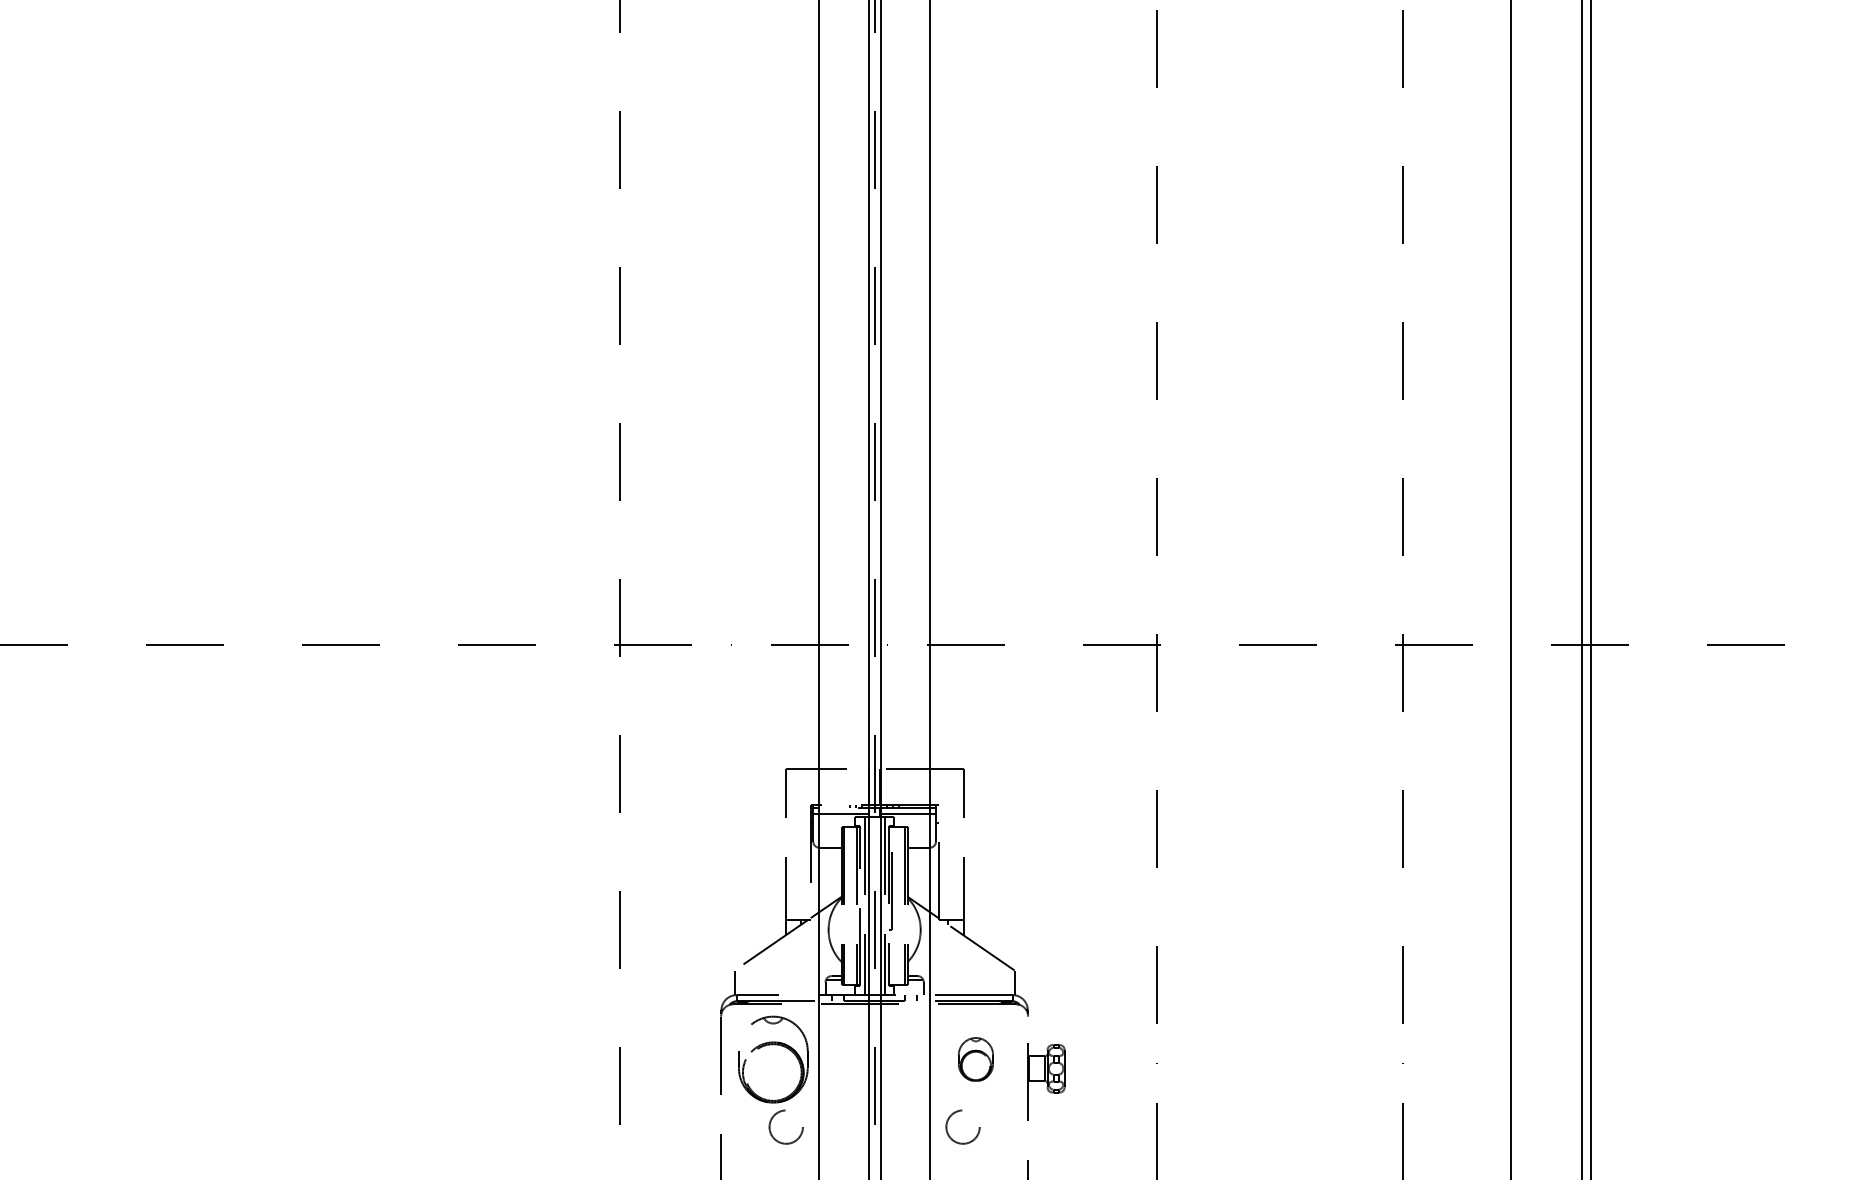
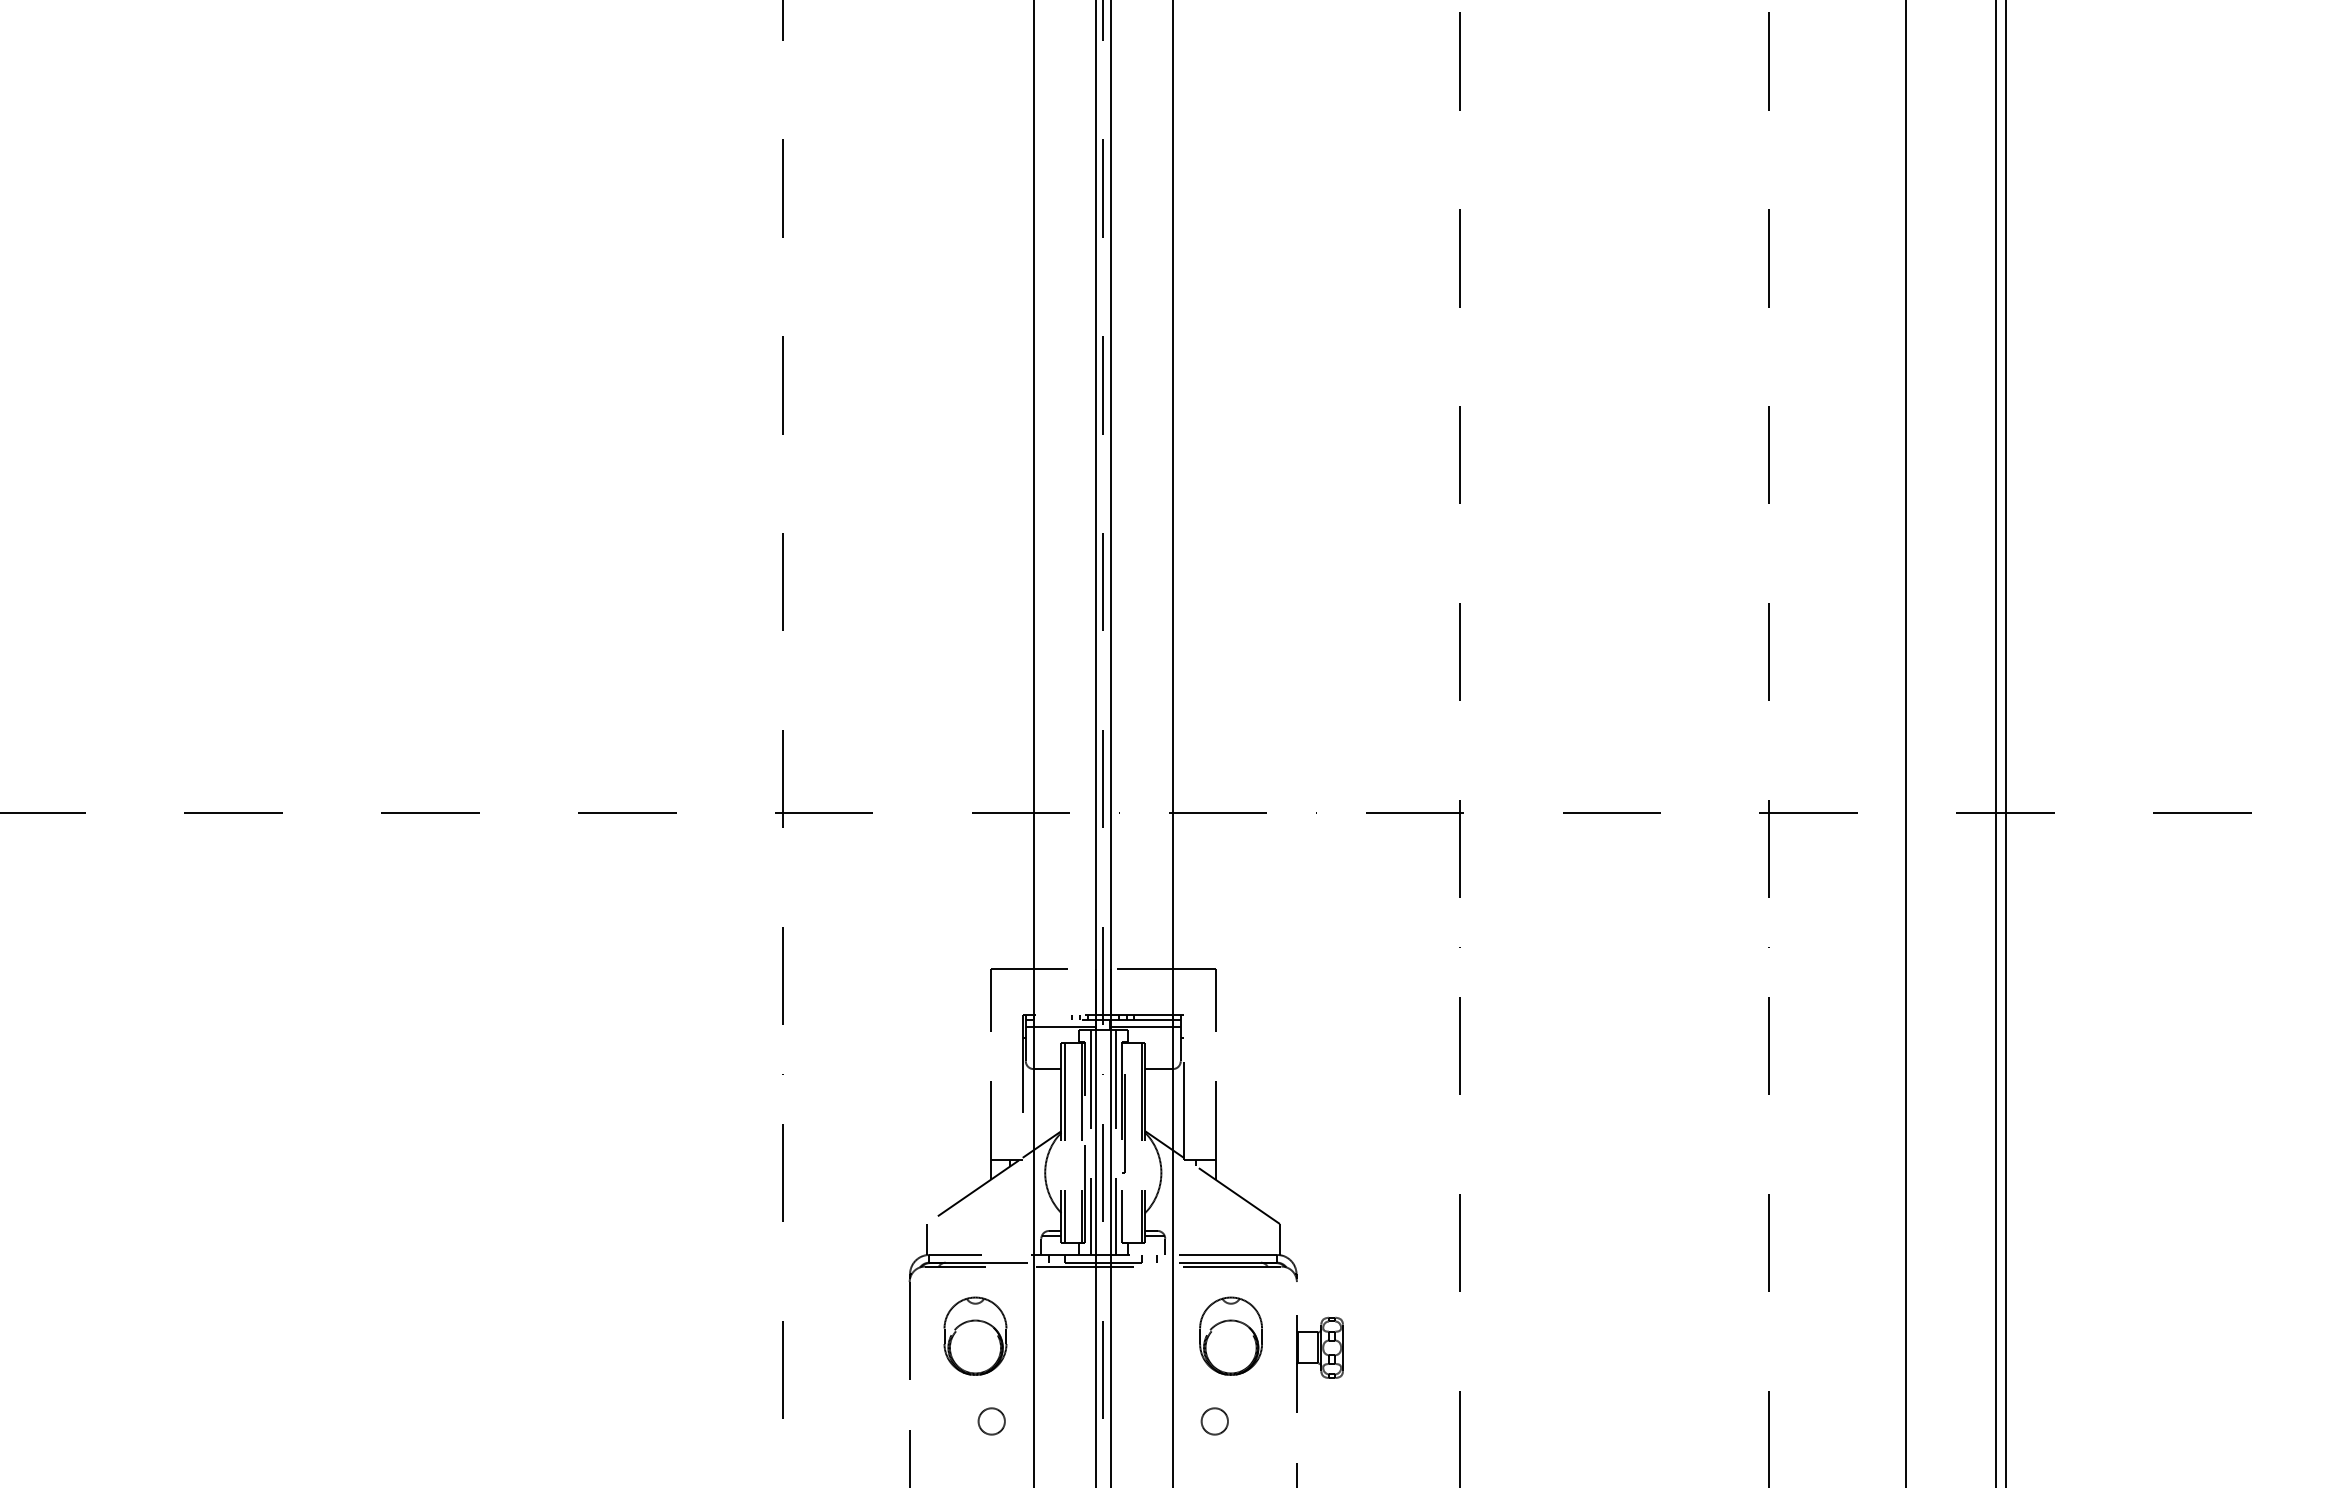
part: (773, 1058) -> (975, 1335), size x0.71
part: (975, 1058) -> (1230, 1335), size x1.43
circle: (786, 1127) -> (991, 1421), size x0.62
circle: (962, 1127) -> (1214, 1421), size x0.62

